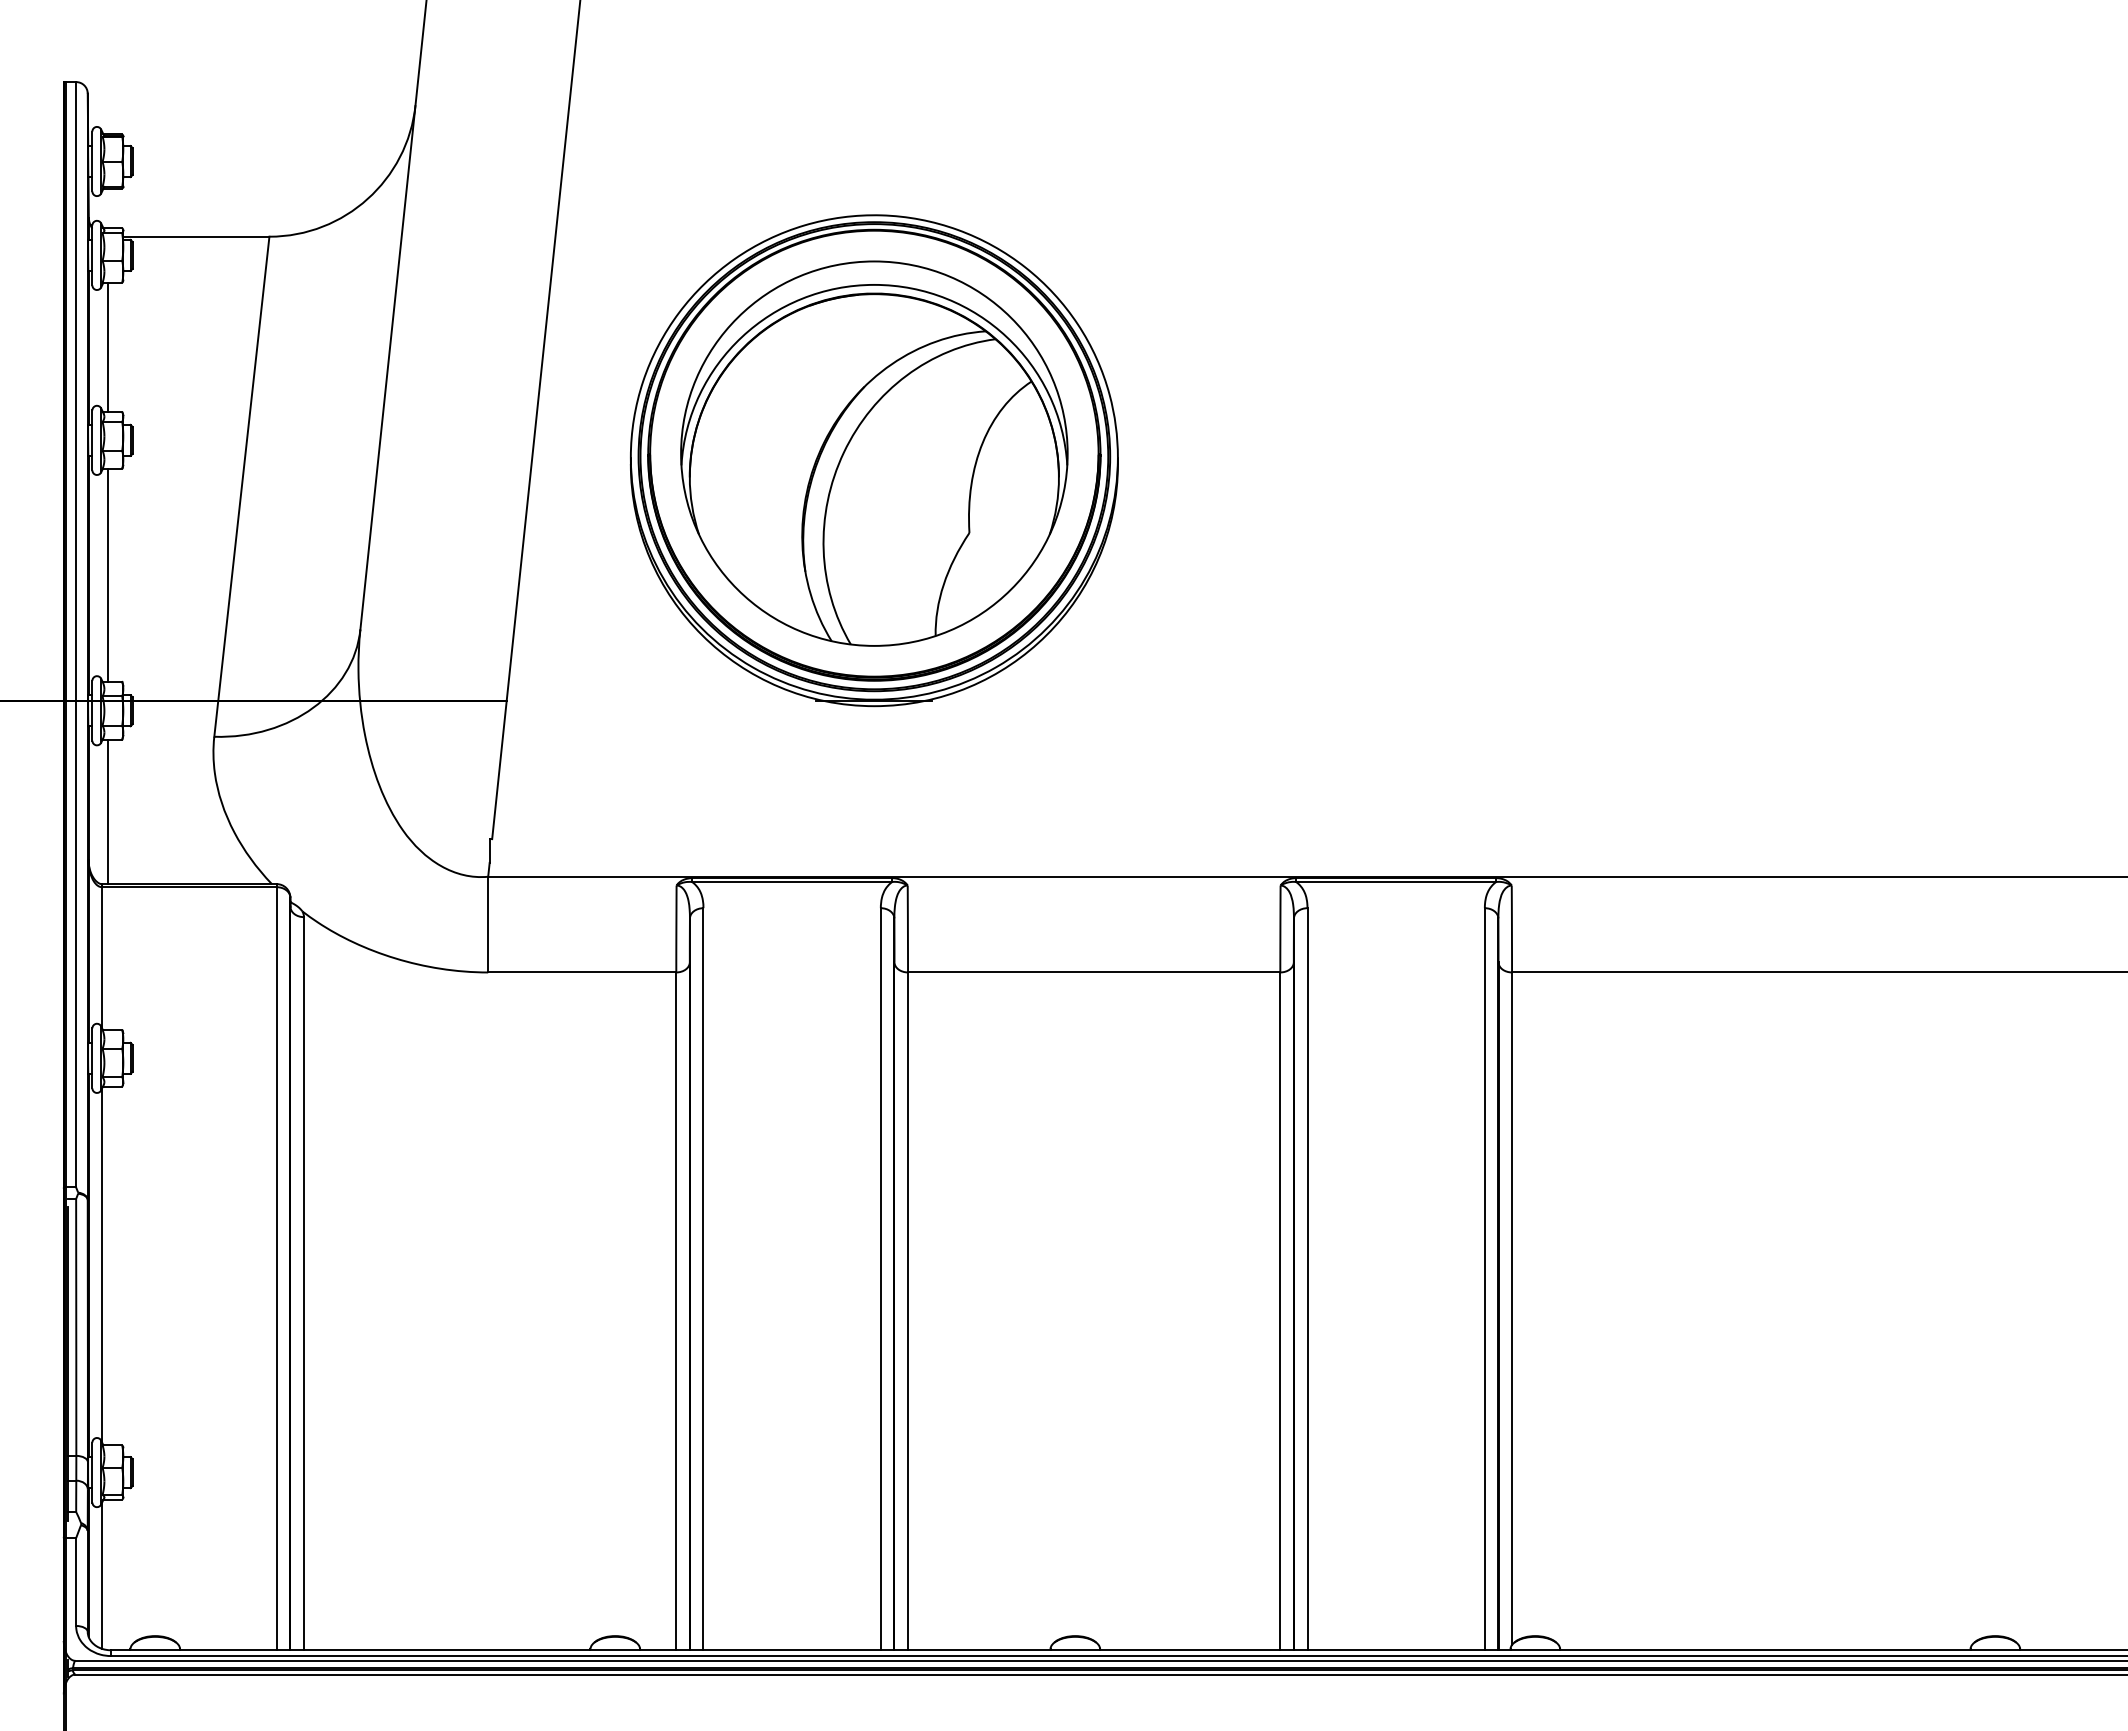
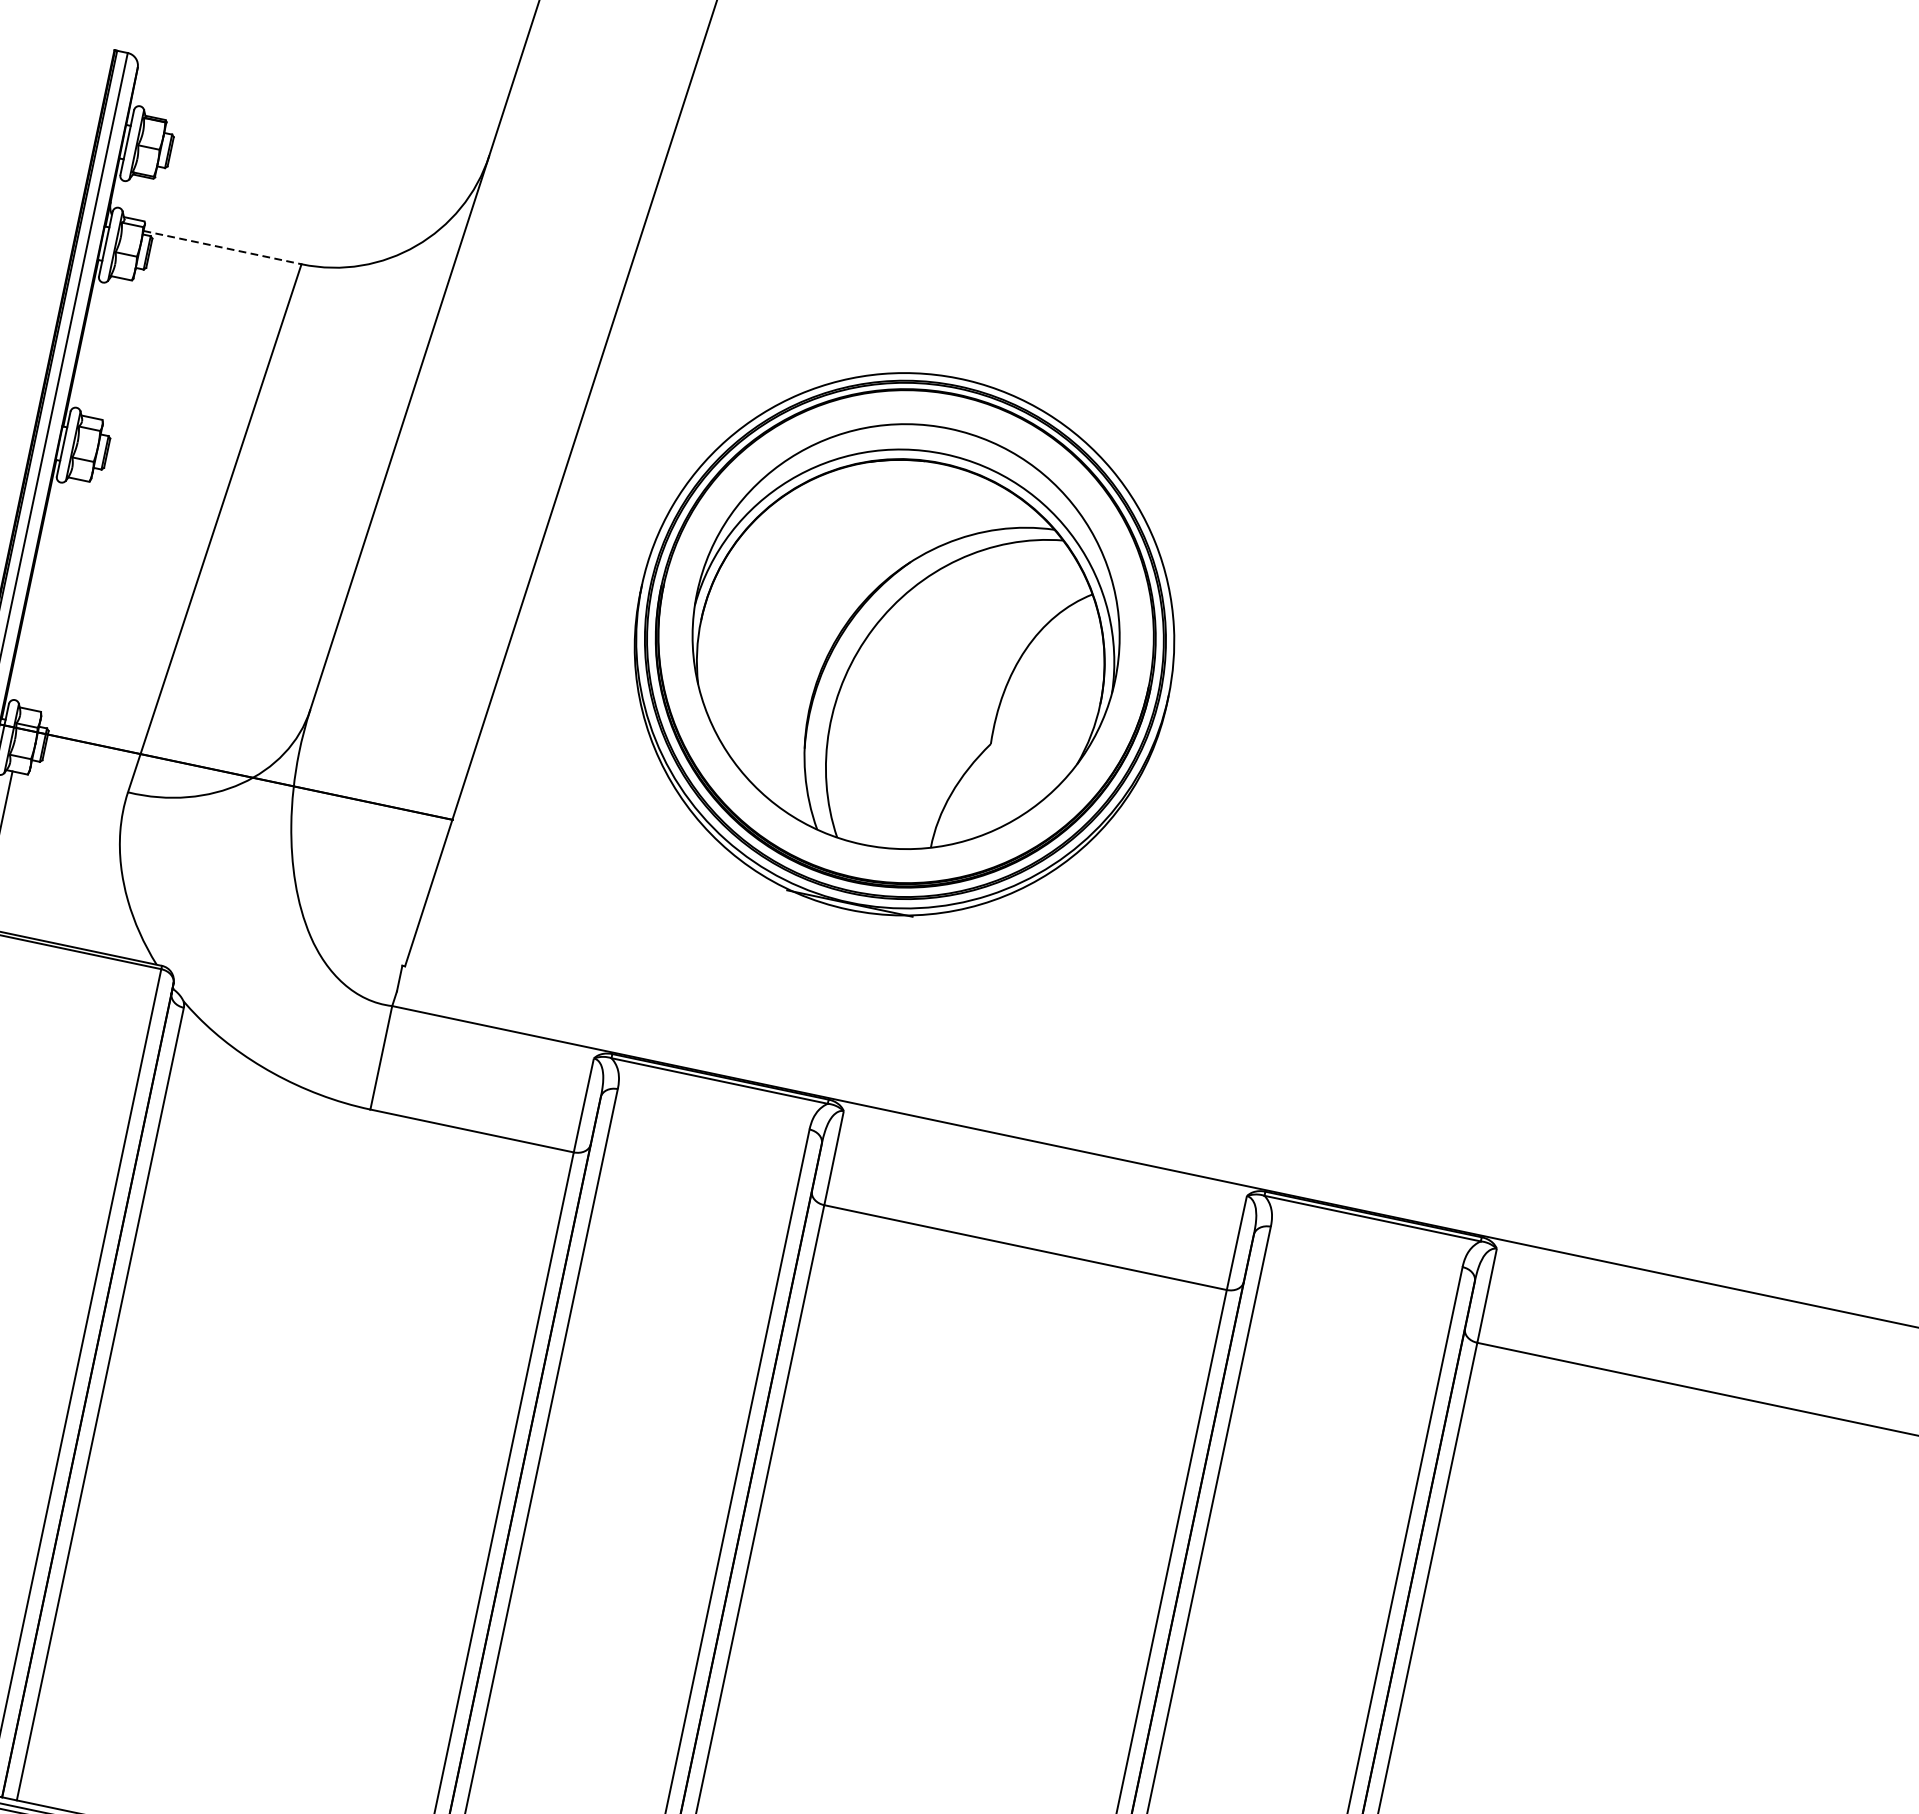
line: (196, 236) -> (222, 247), solid -> dashed
line: (108, 346) -> (102, 346), removed
line: (108, 575) -> (50, 593), removed

